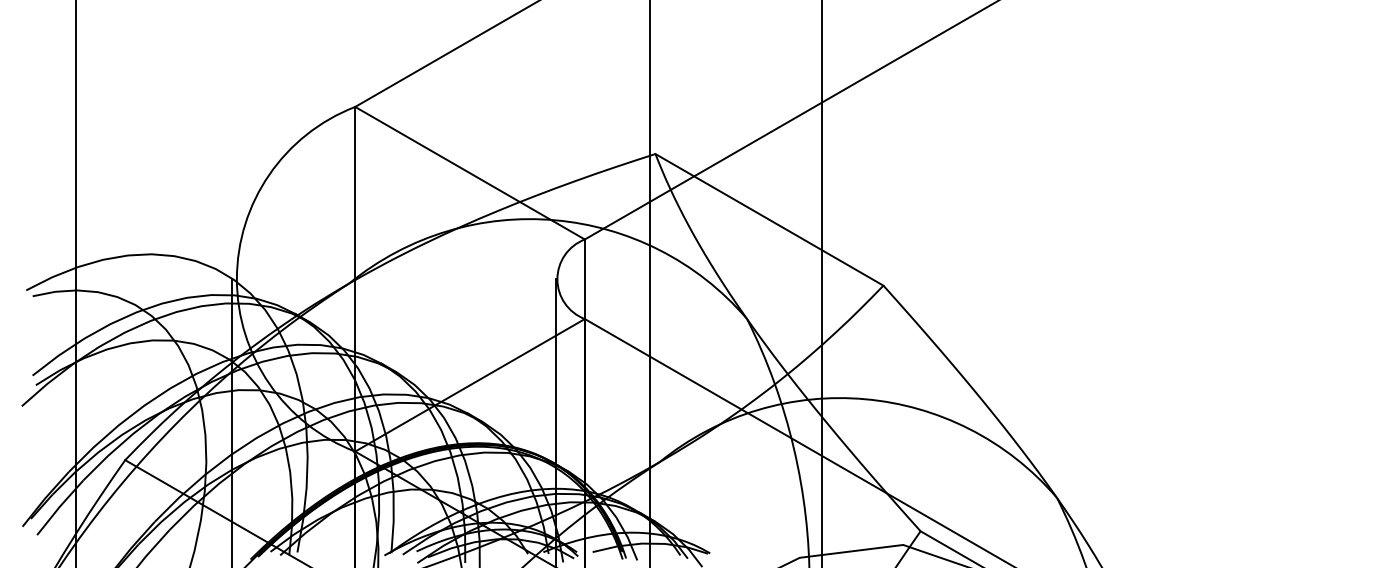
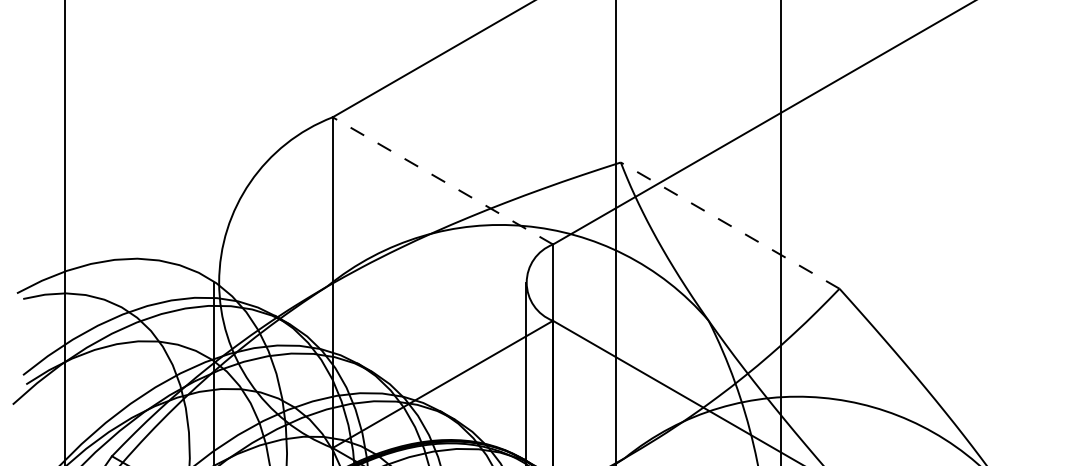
line: (470, 173) -> (443, 181), solid -> dashed
line: (769, 219) -> (730, 225), solid -> dashed

